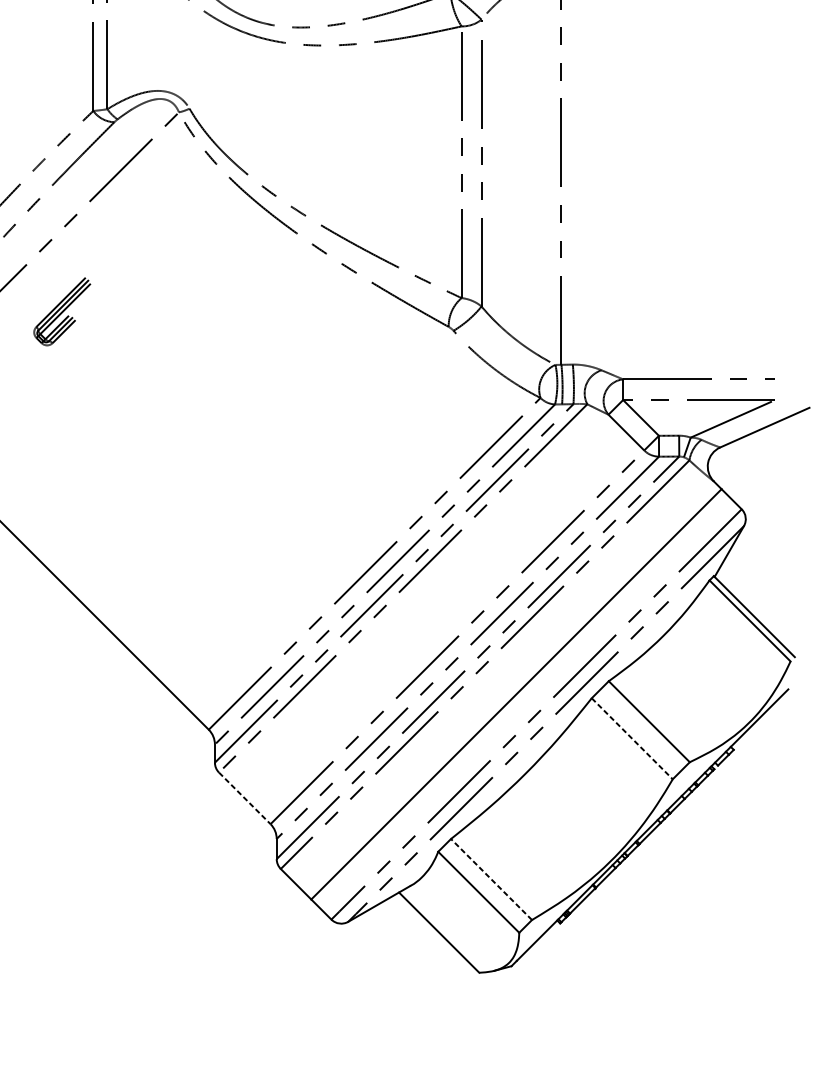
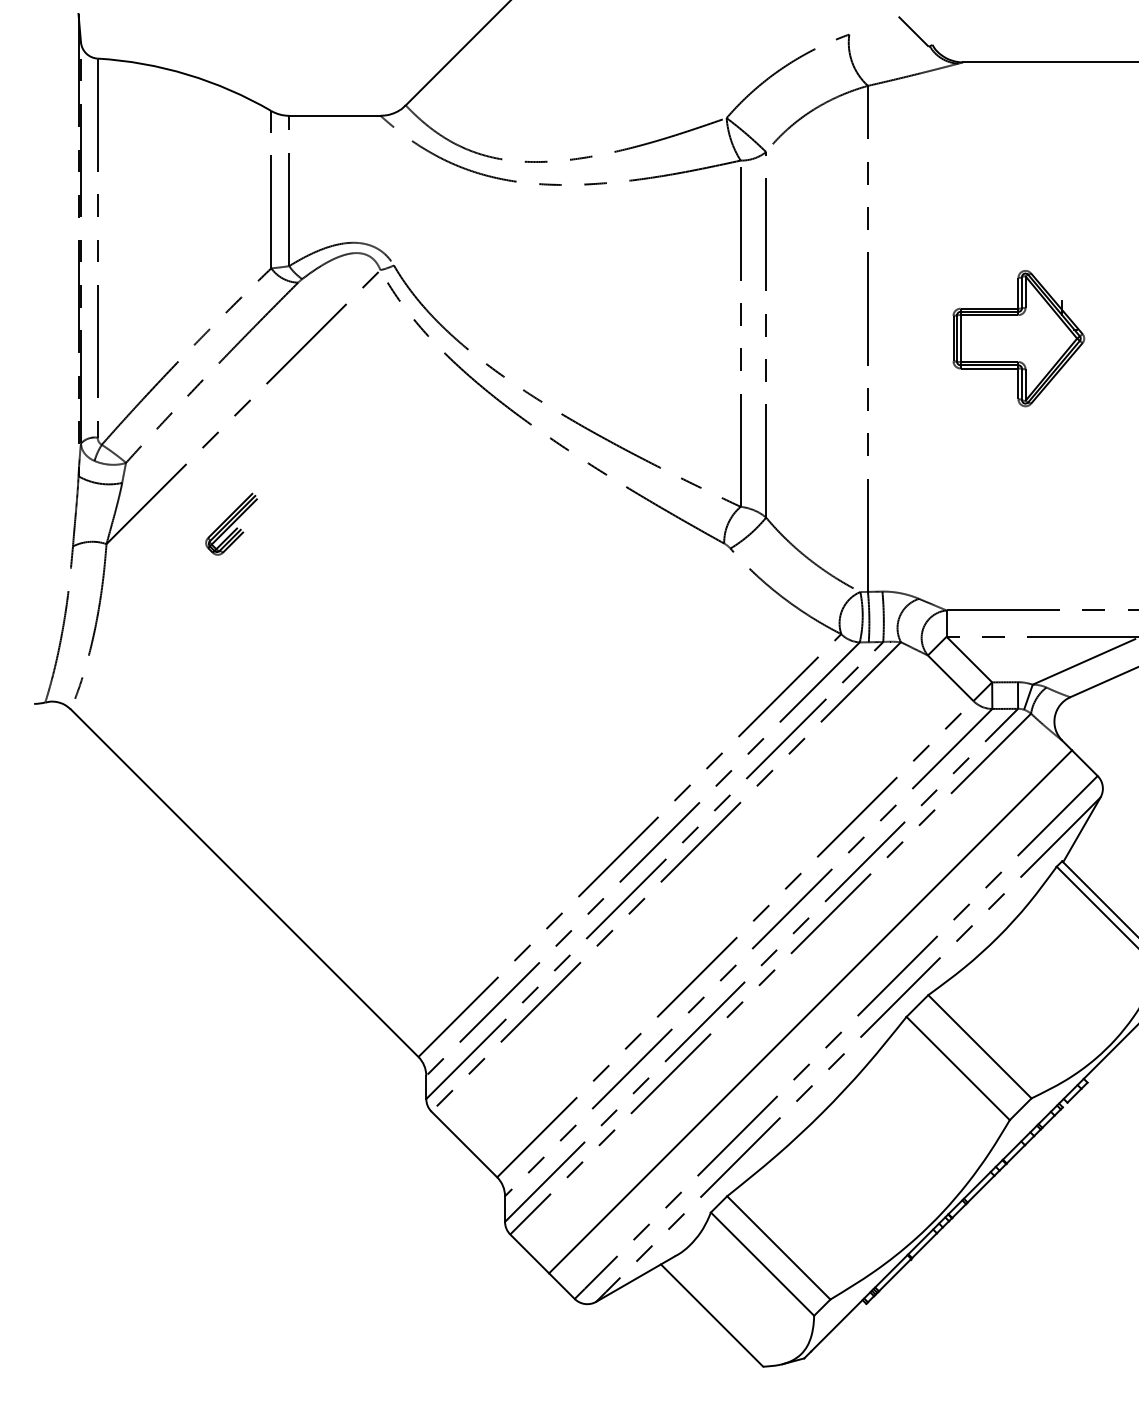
part: (679, 166) -> (1018, 338), added
part: (62, 311) -> (231, 523), size x0.71
line: (632, 738) -> (958, 1068), dashed -> solid
line: (244, 798) -> (464, 1144), dashed -> solid
line: (491, 879) -> (778, 1247), dashed -> solid

